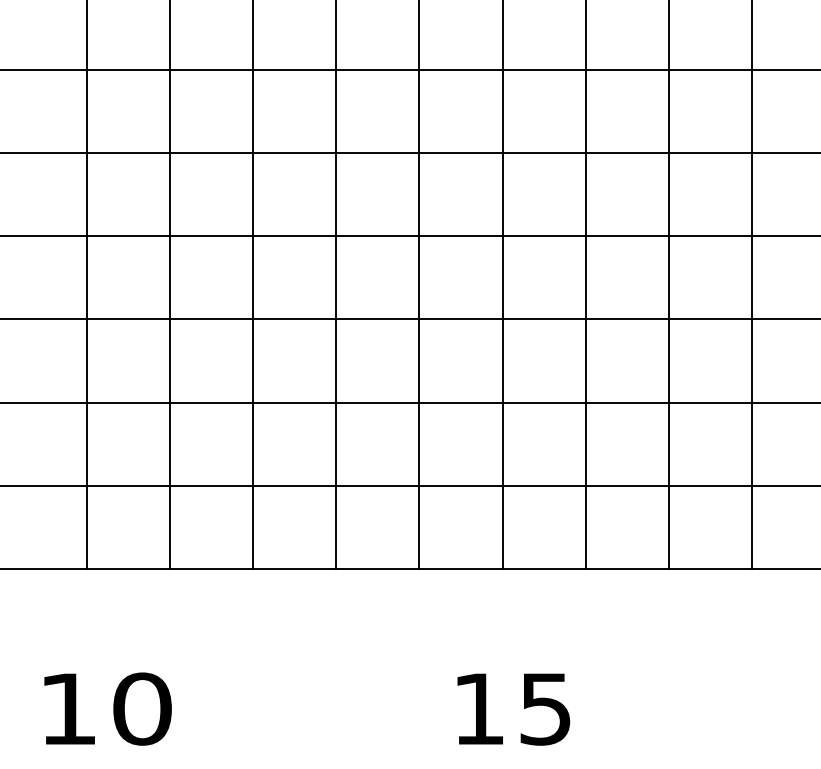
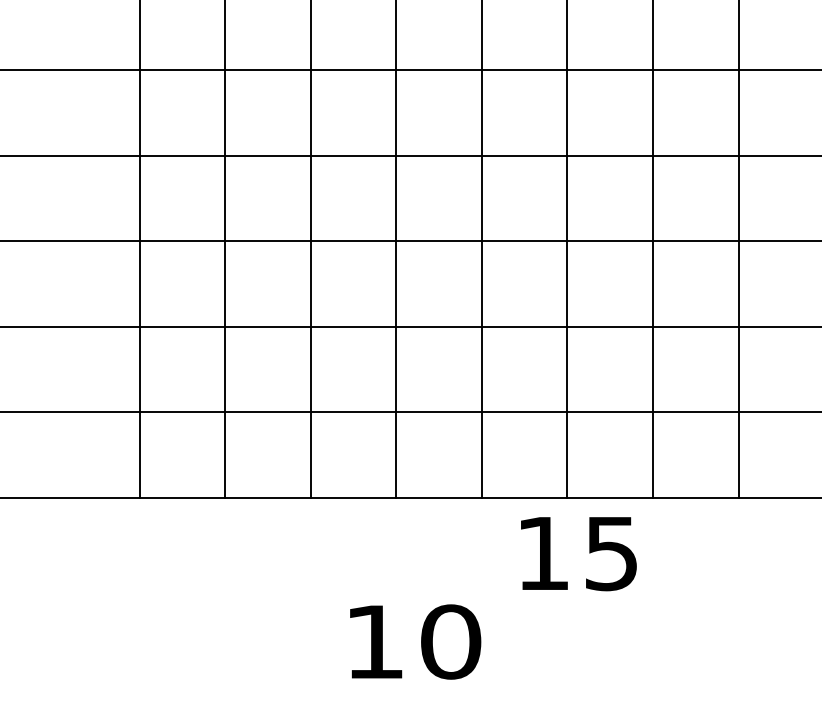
text: (107, 708) -> (415, 641), moved
text: (513, 709) -> (578, 553), moved

